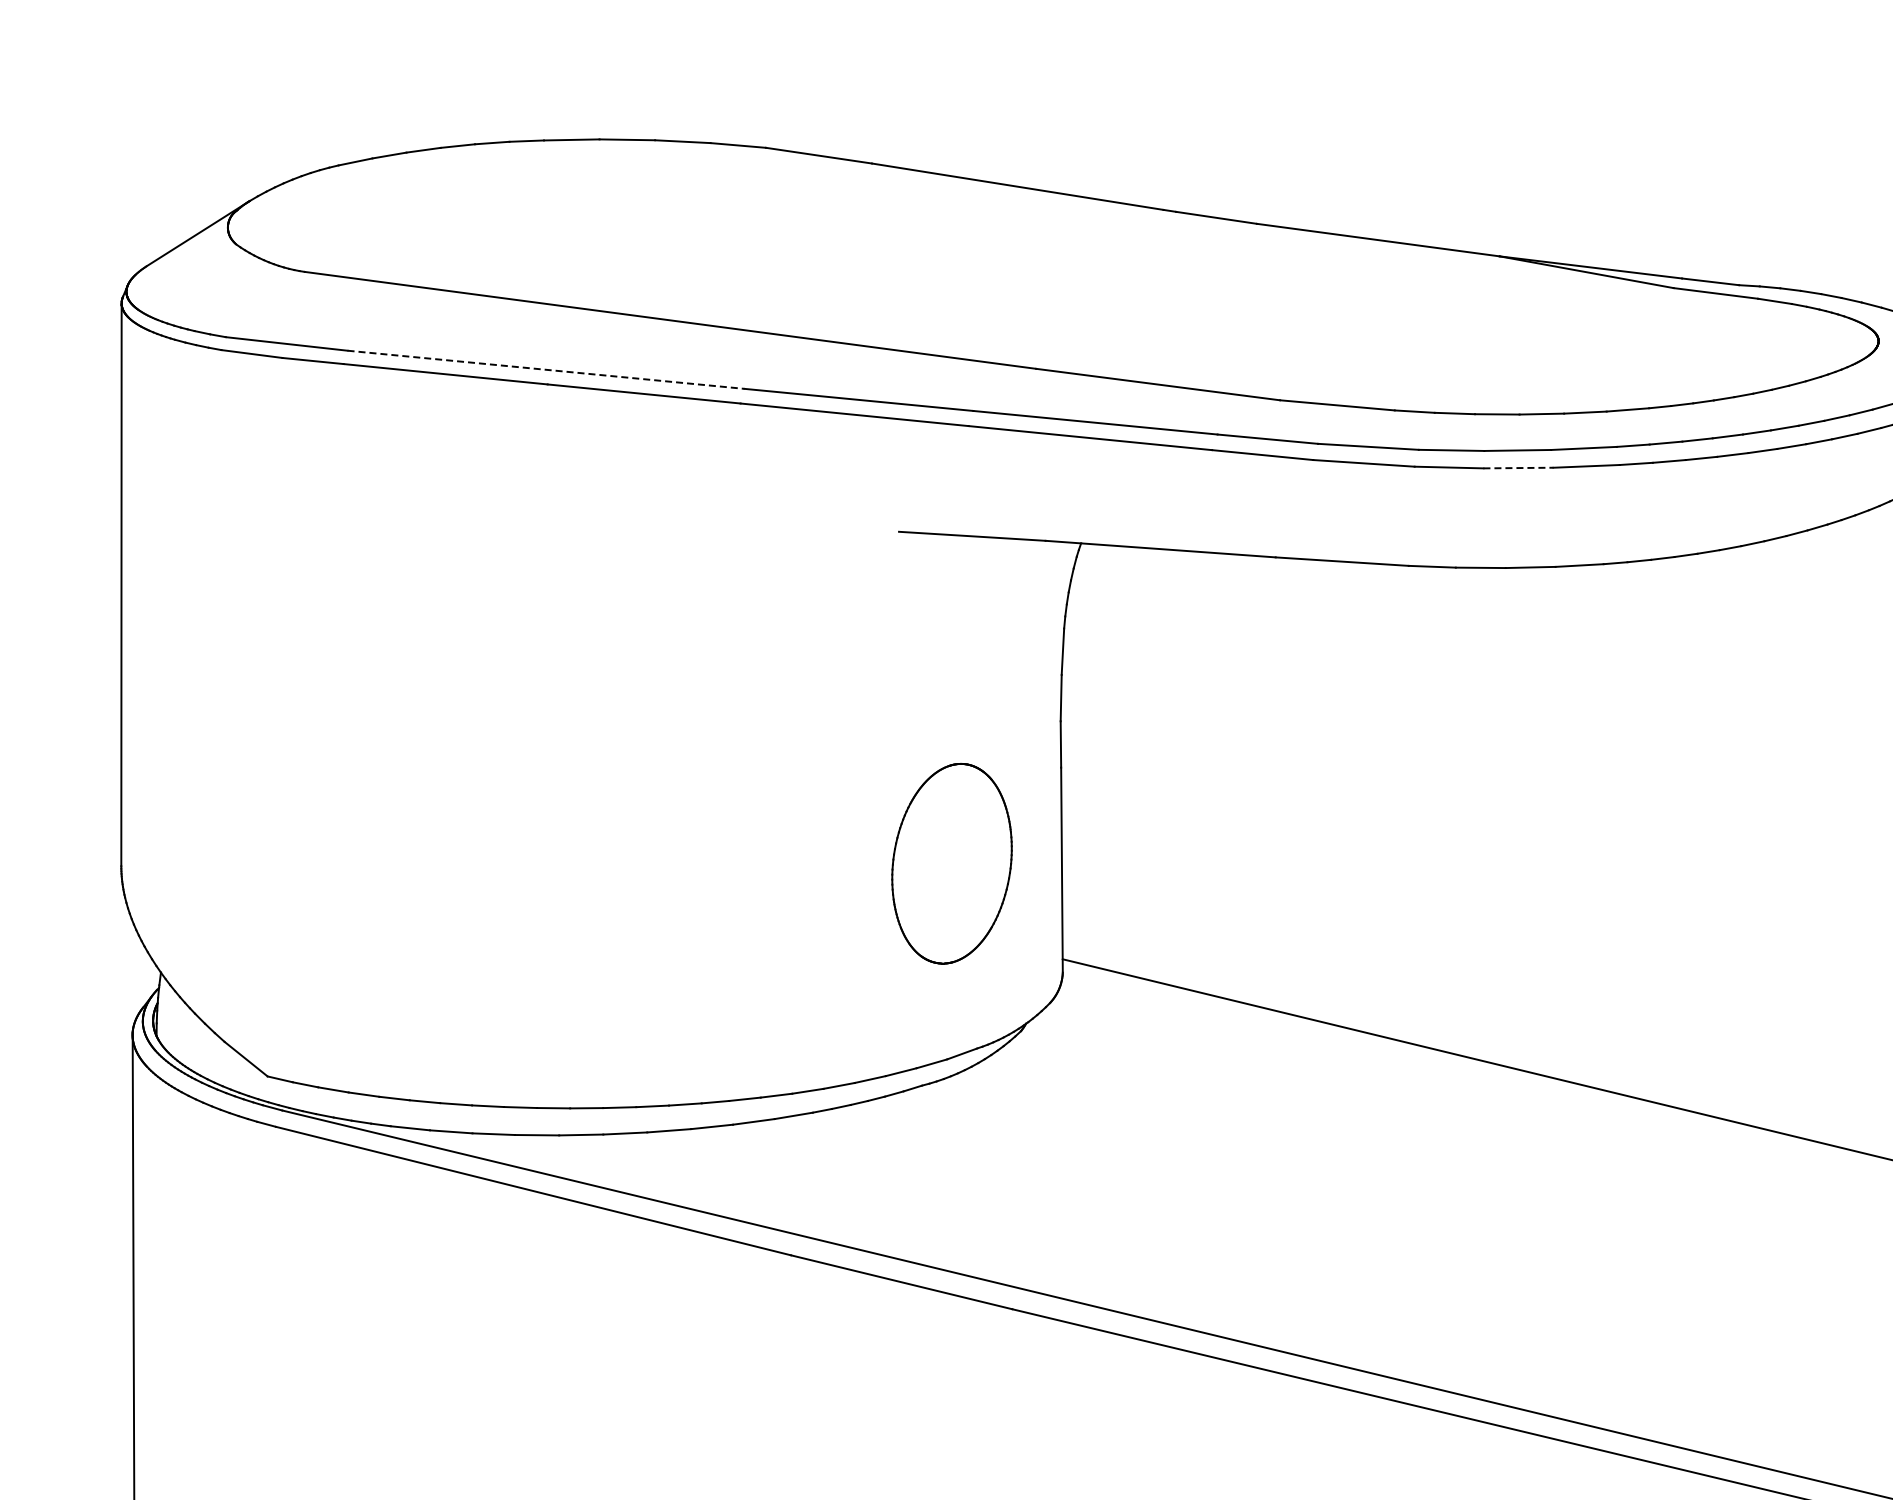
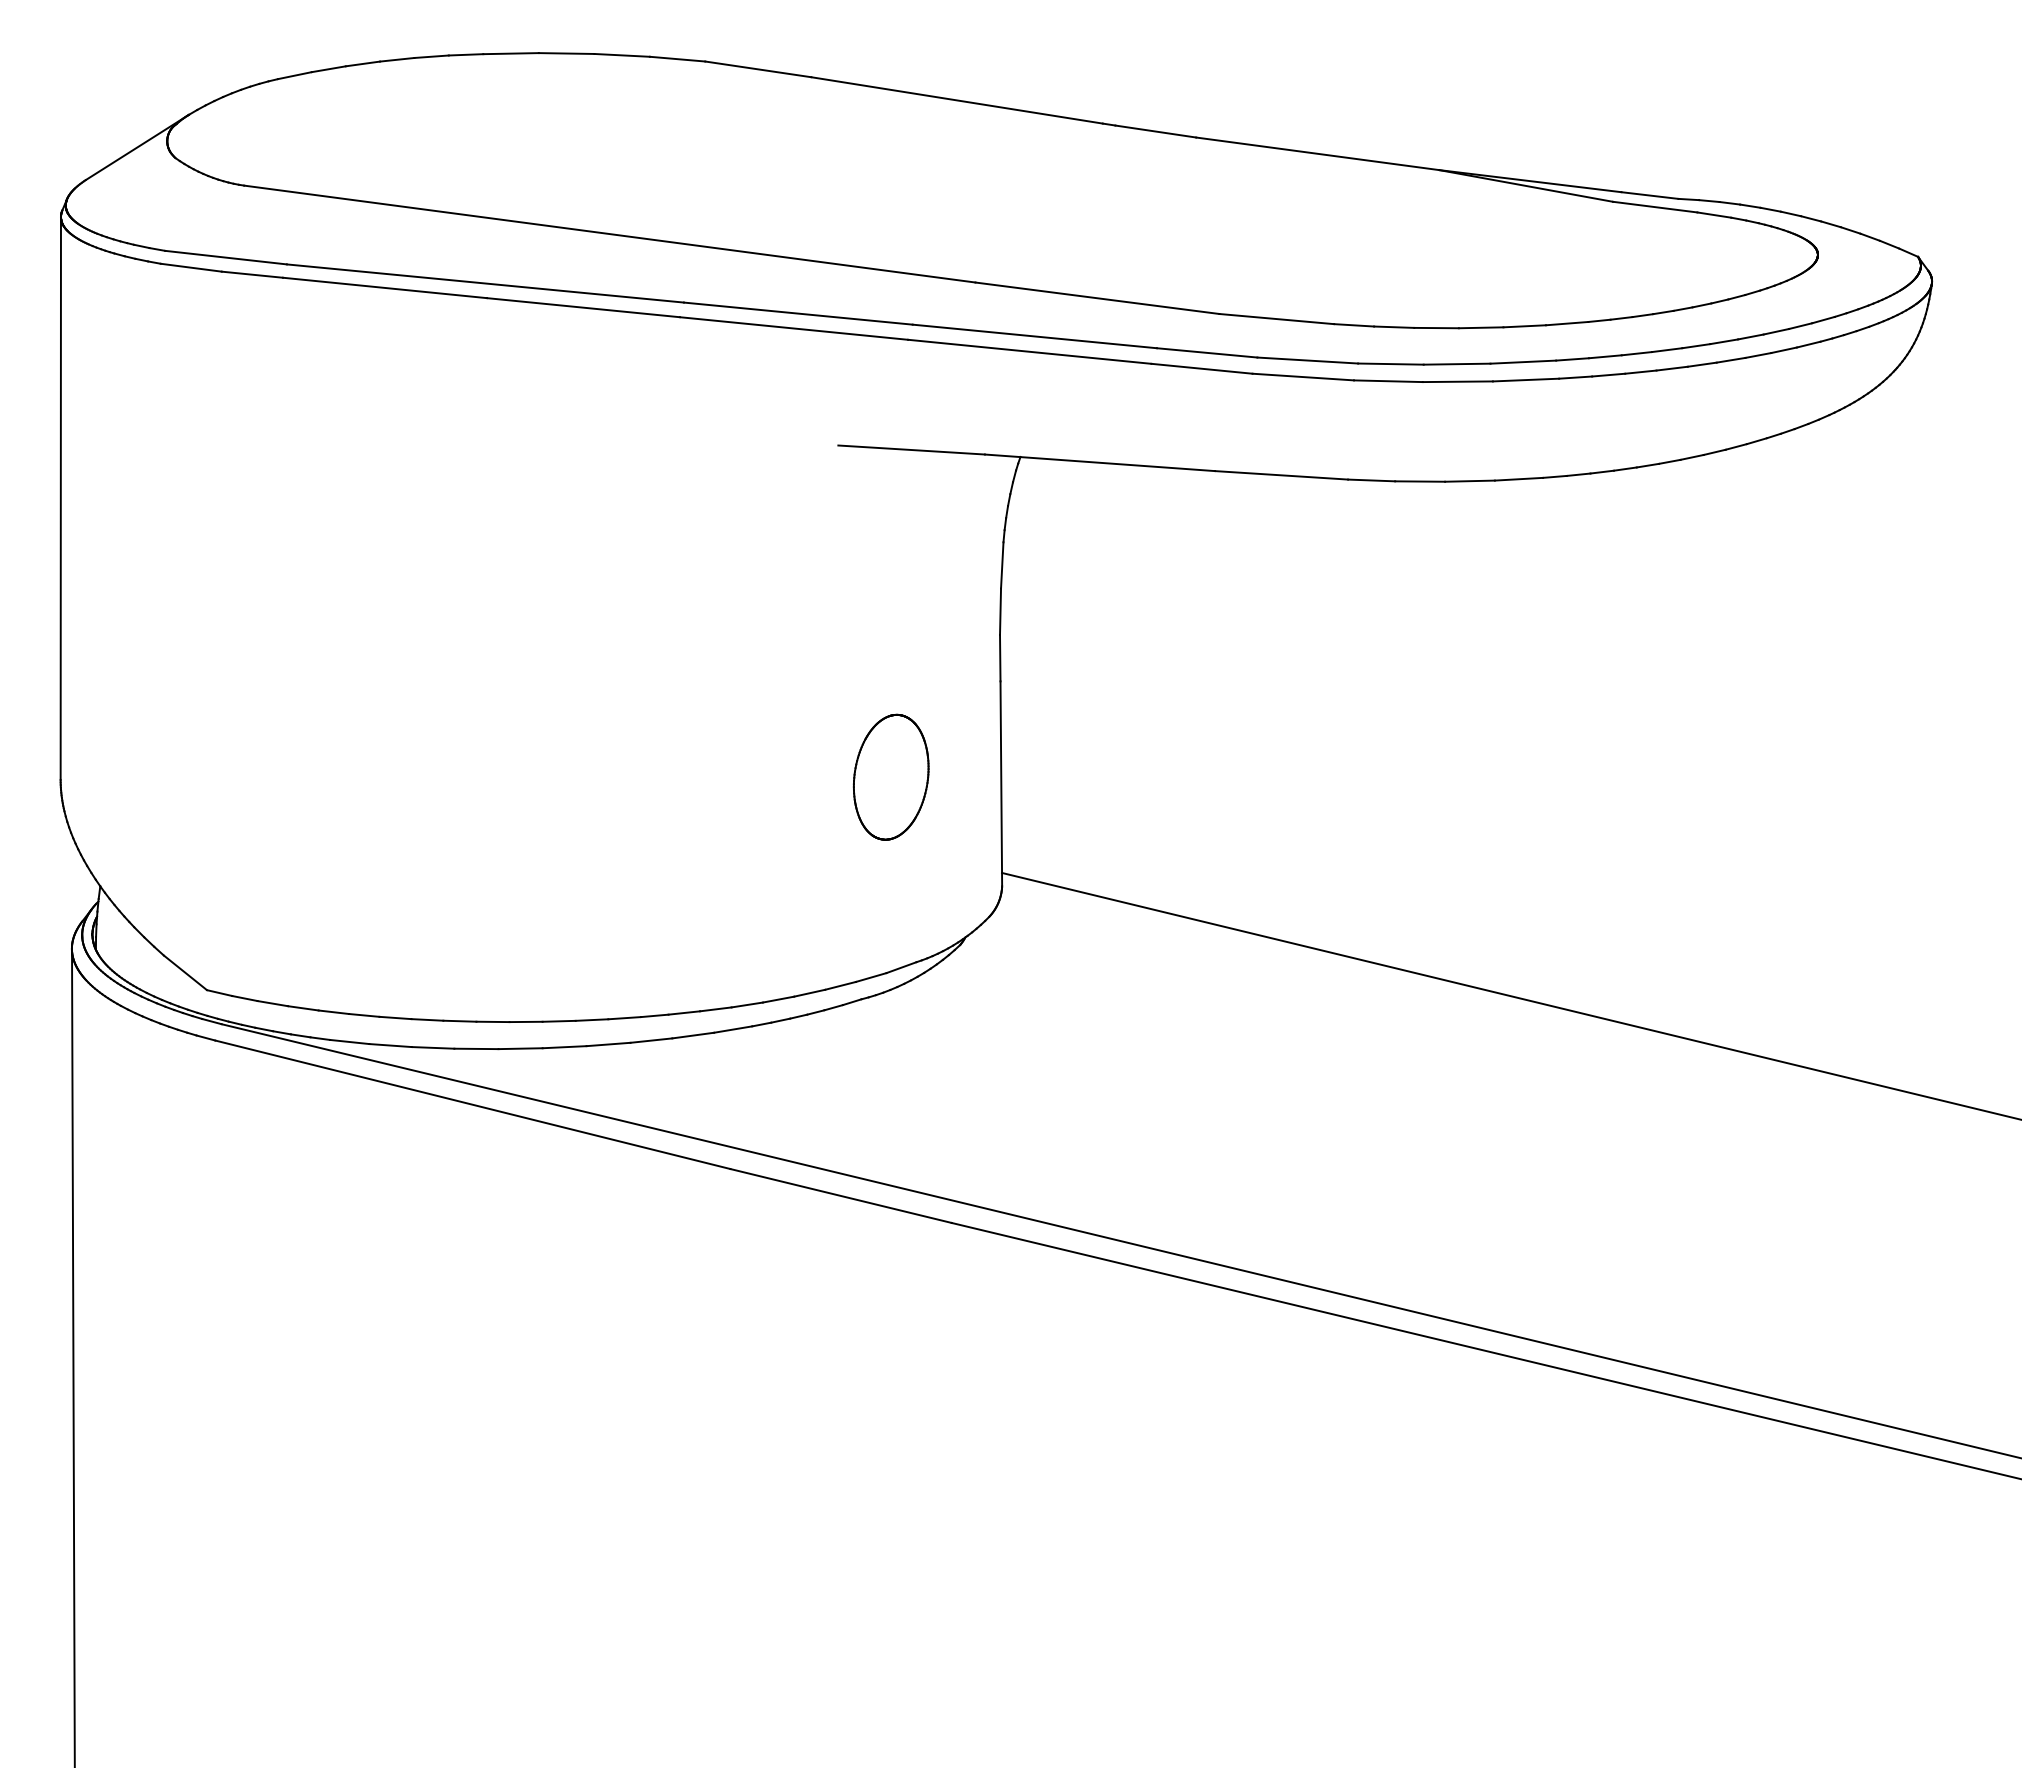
line: (546, 369) -> (485, 283), dashed -> solid
line: (1519, 467) -> (1458, 381), dashed -> solid
part: (951, 862) -> (890, 776), size x0.62

